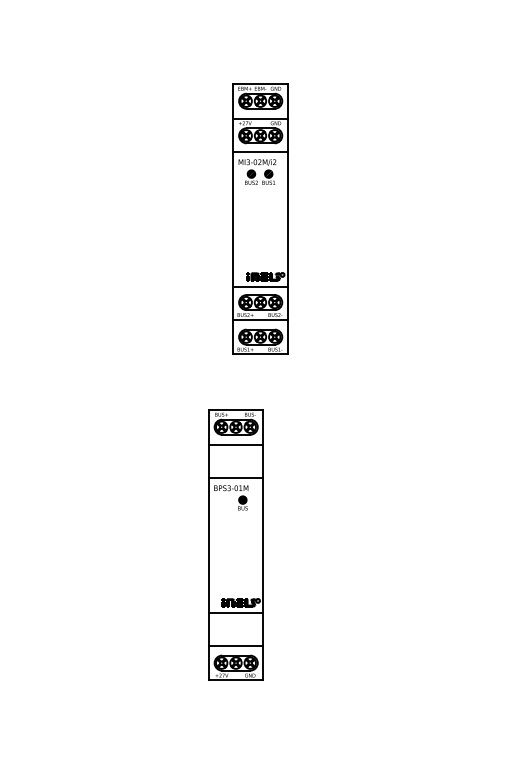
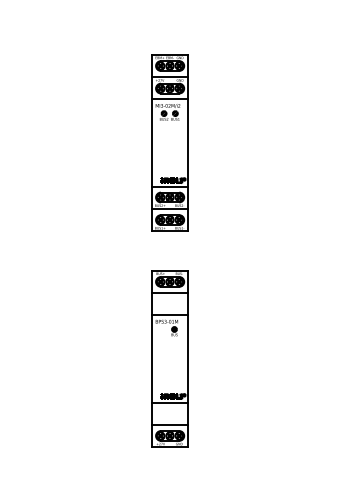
part: (235, 544) -> (169, 358), moved

